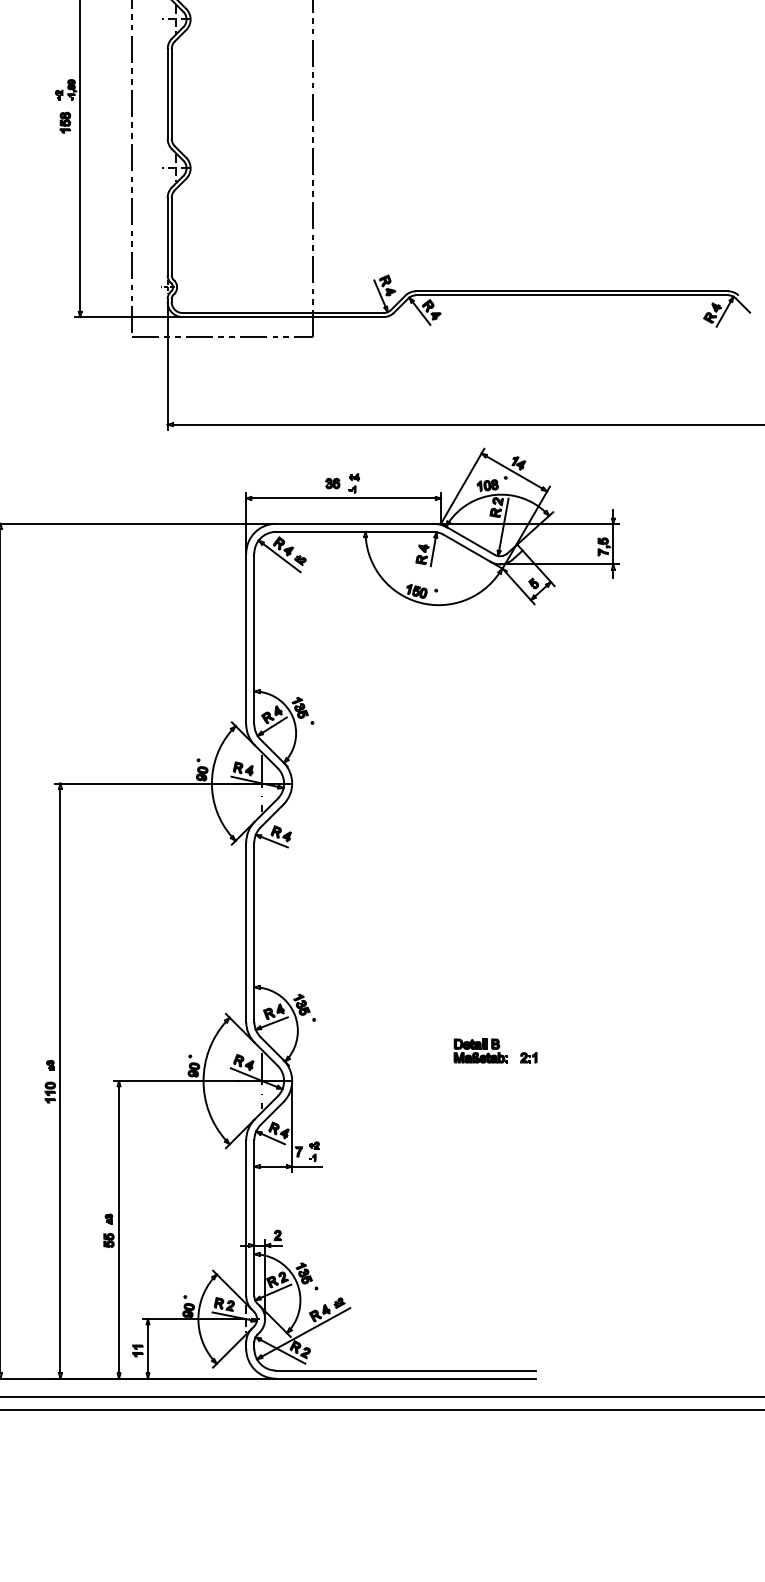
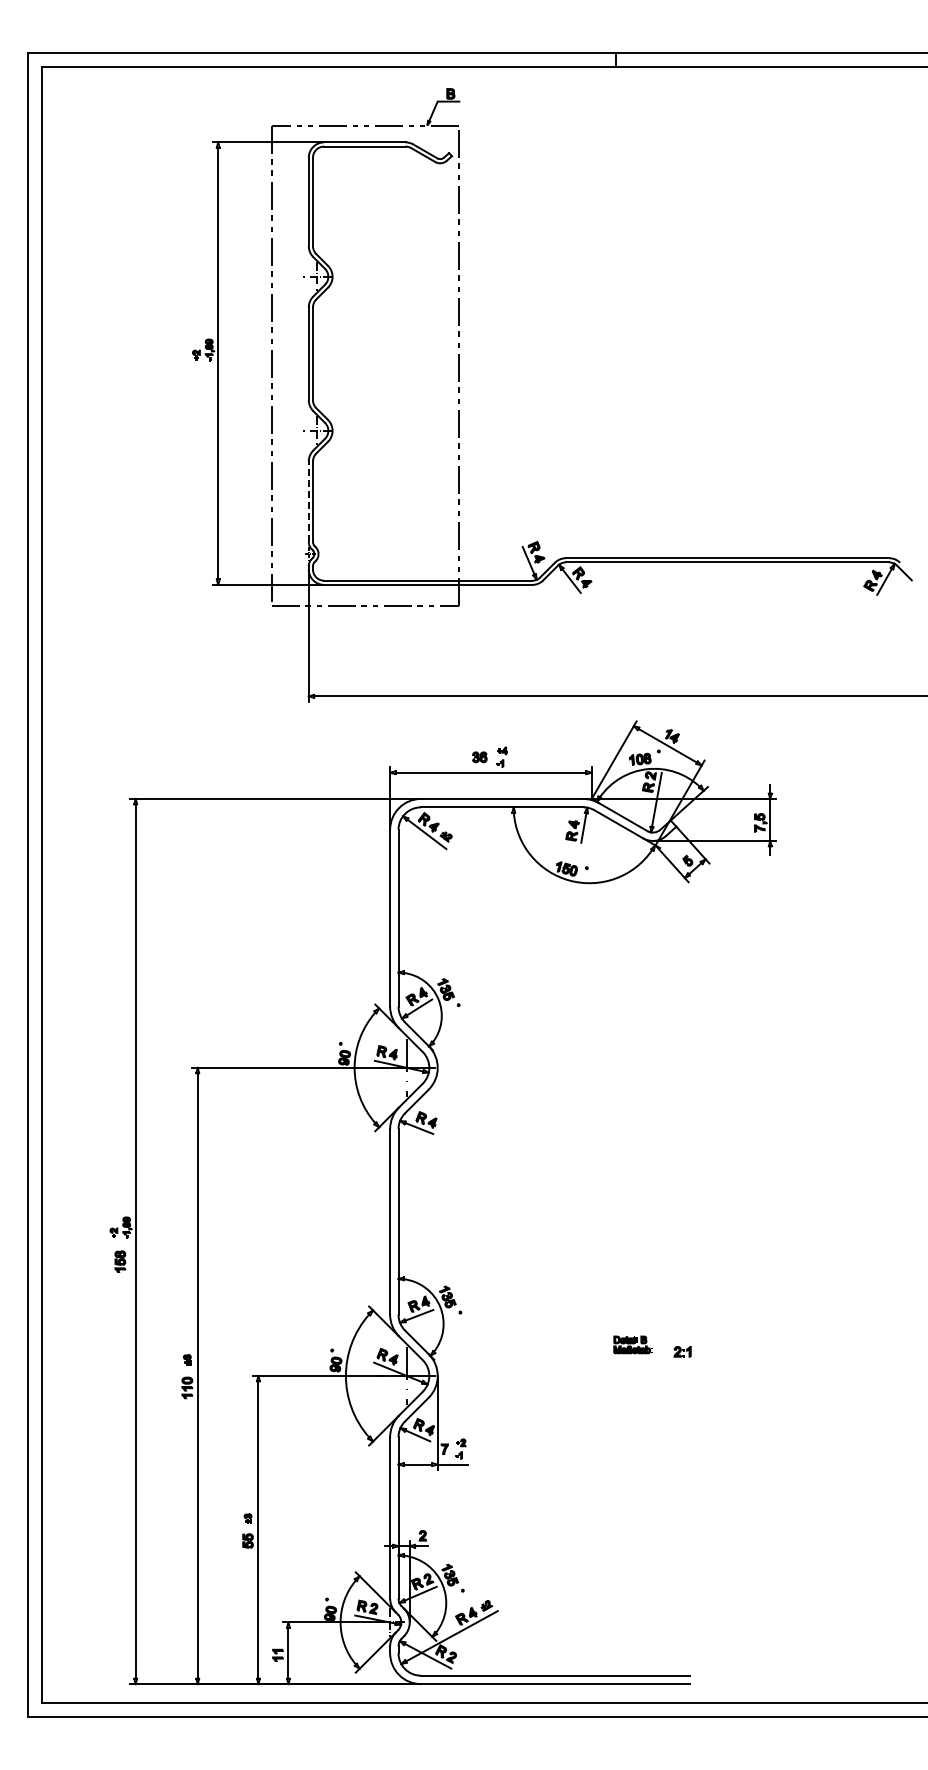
part: (65, 122) -> (202, 383), removed
line: (167, 236) -> (308, 501), solid -> dashed
part: (481, 1050) -> (633, 1344), size x0.7

